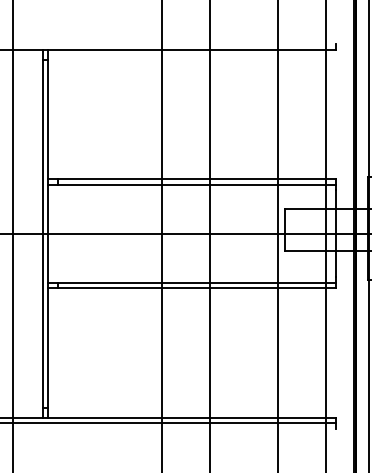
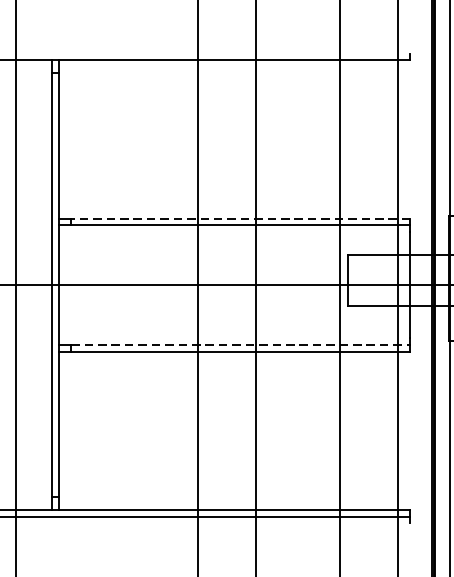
line: (197, 179) -> (241, 218), solid -> dashed
line: (197, 282) -> (241, 344), solid -> dashed

